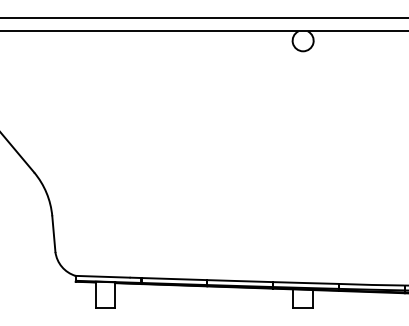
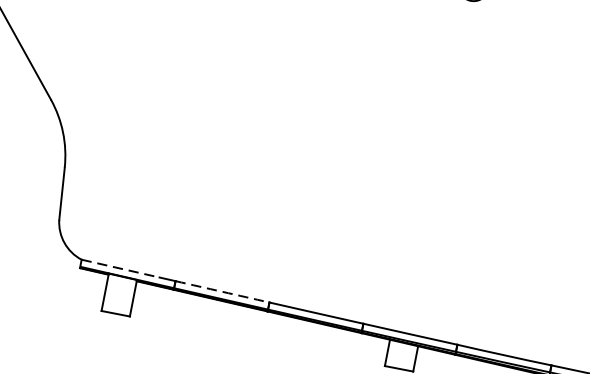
line: (103, 276) -> (121, 268), solid -> dashed
arc: (174, 279) -> (222, 292), solid -> dashed

